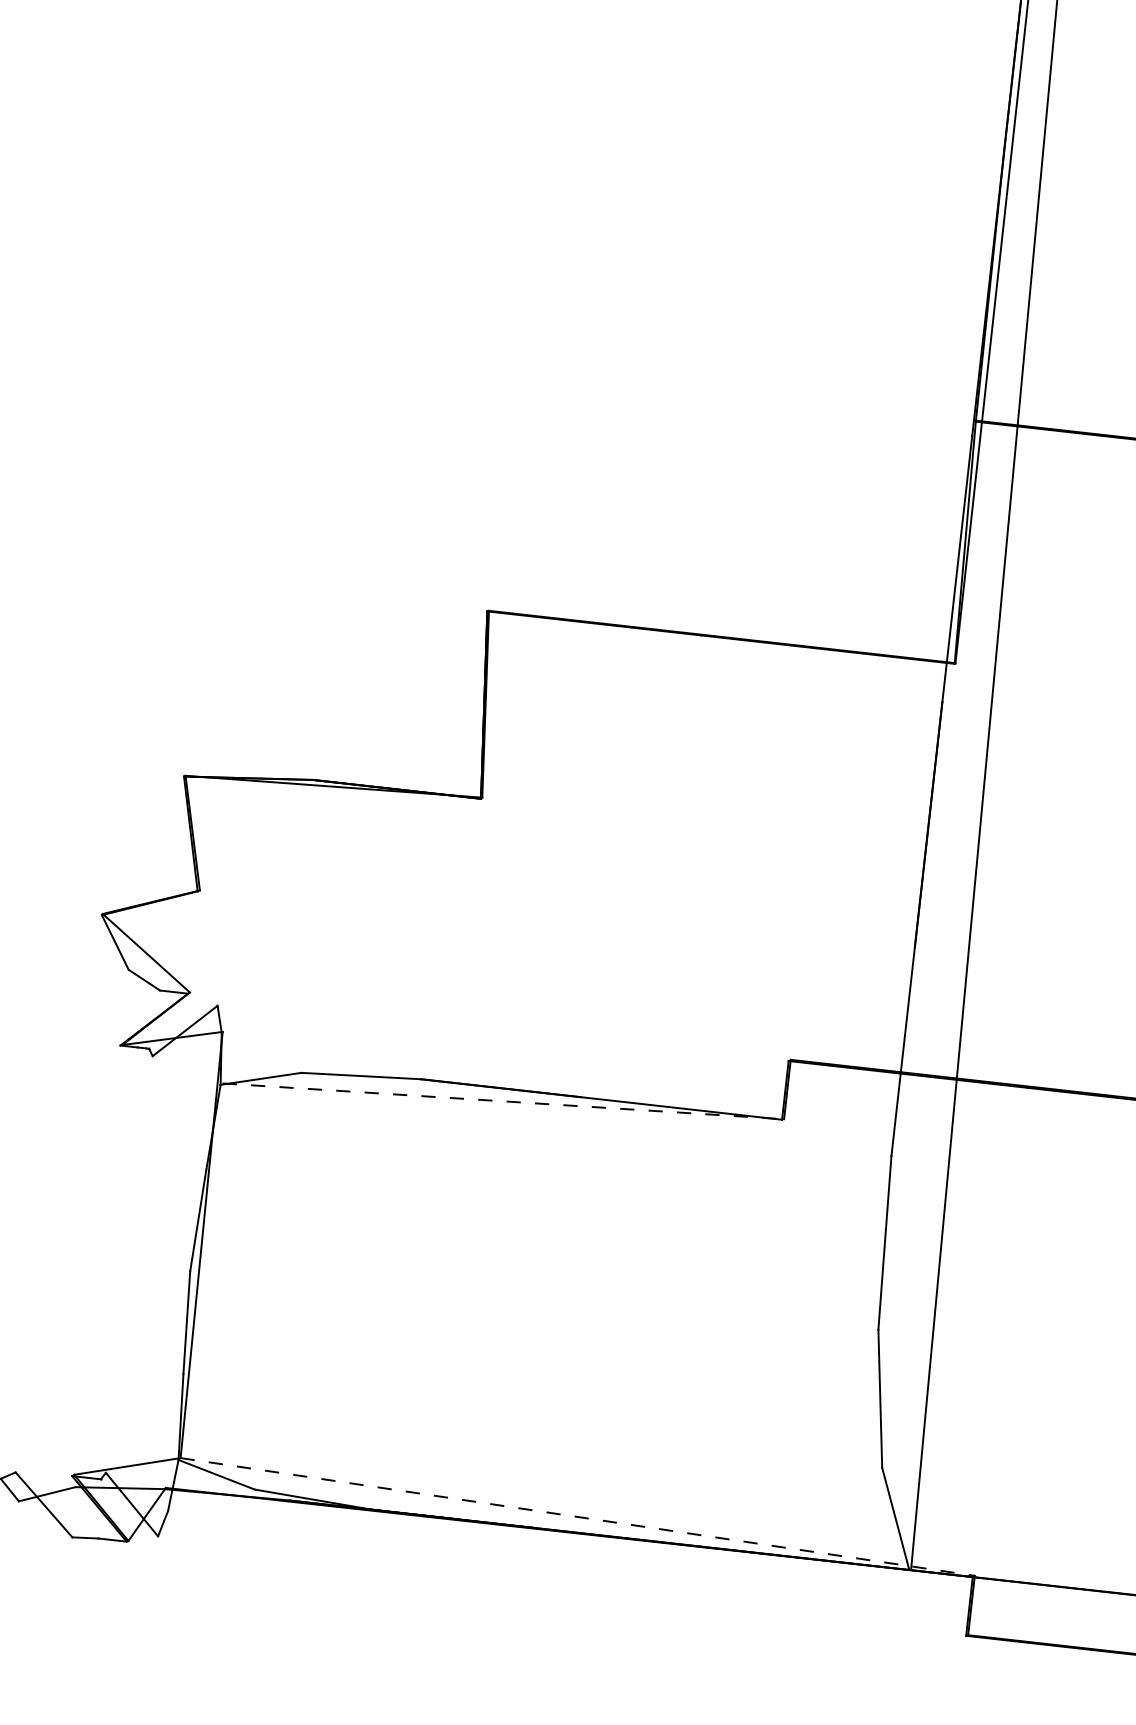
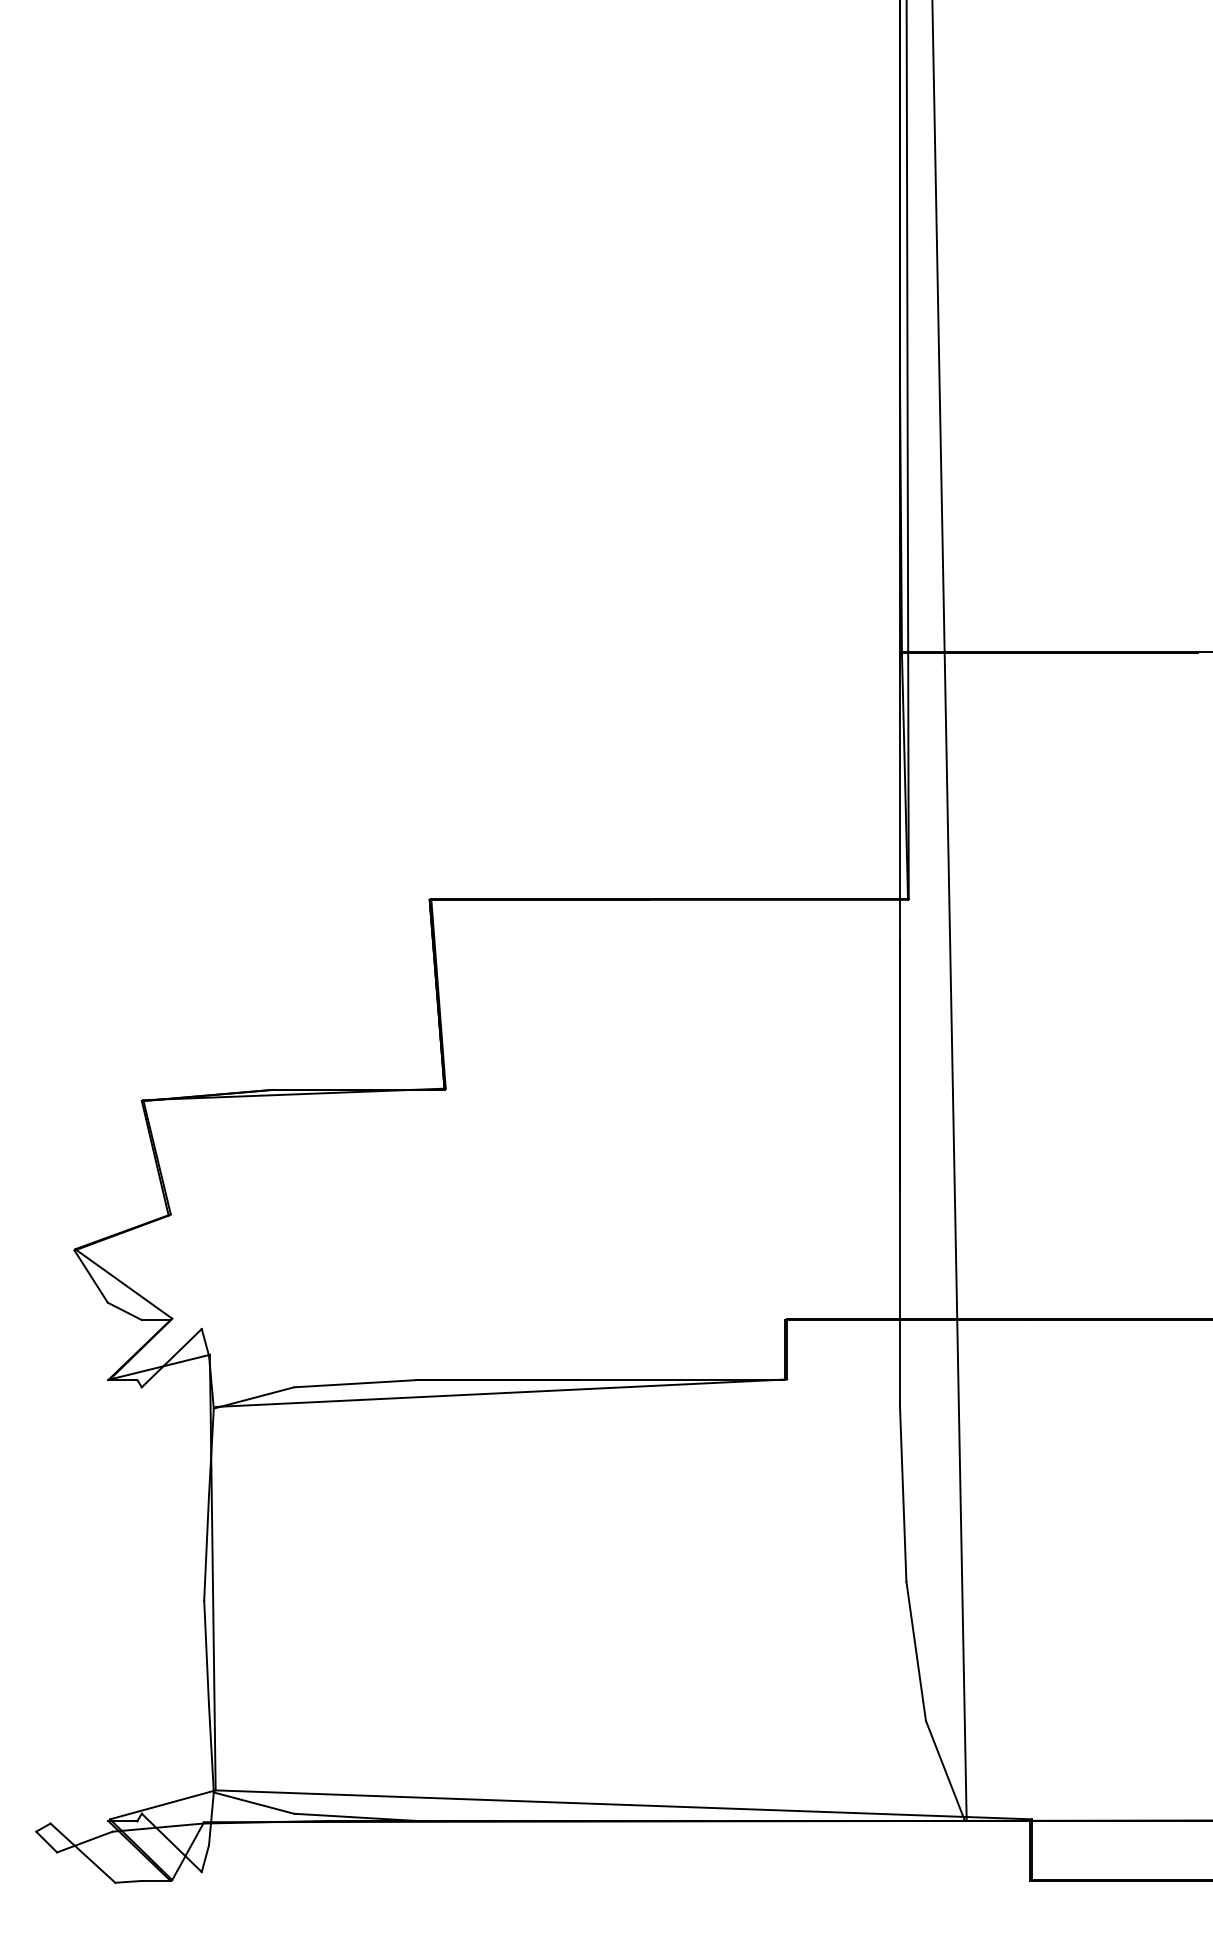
line: (503, 1101) -> (501, 1393), dashed -> solid
line: (578, 1516) -> (624, 1804), dashed -> solid

